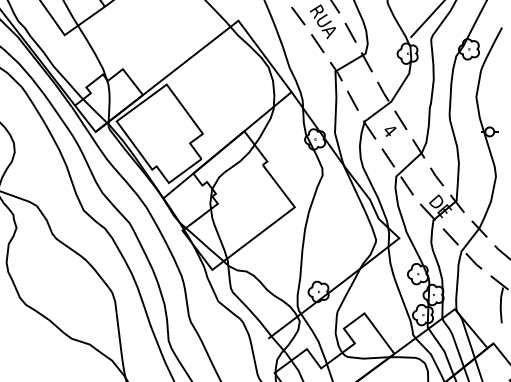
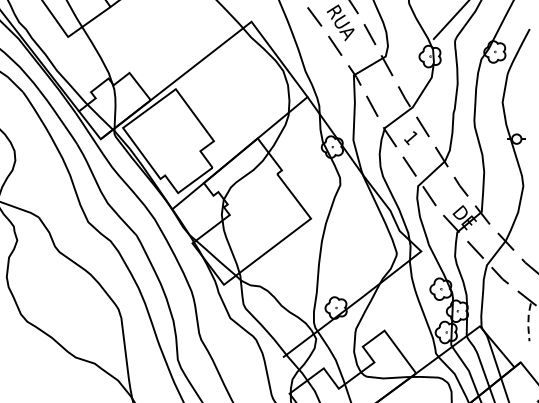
text: (389, 130) -> (410, 137), 4 -> 1
line: (500, 305) -> (528, 322), solid -> dashed

